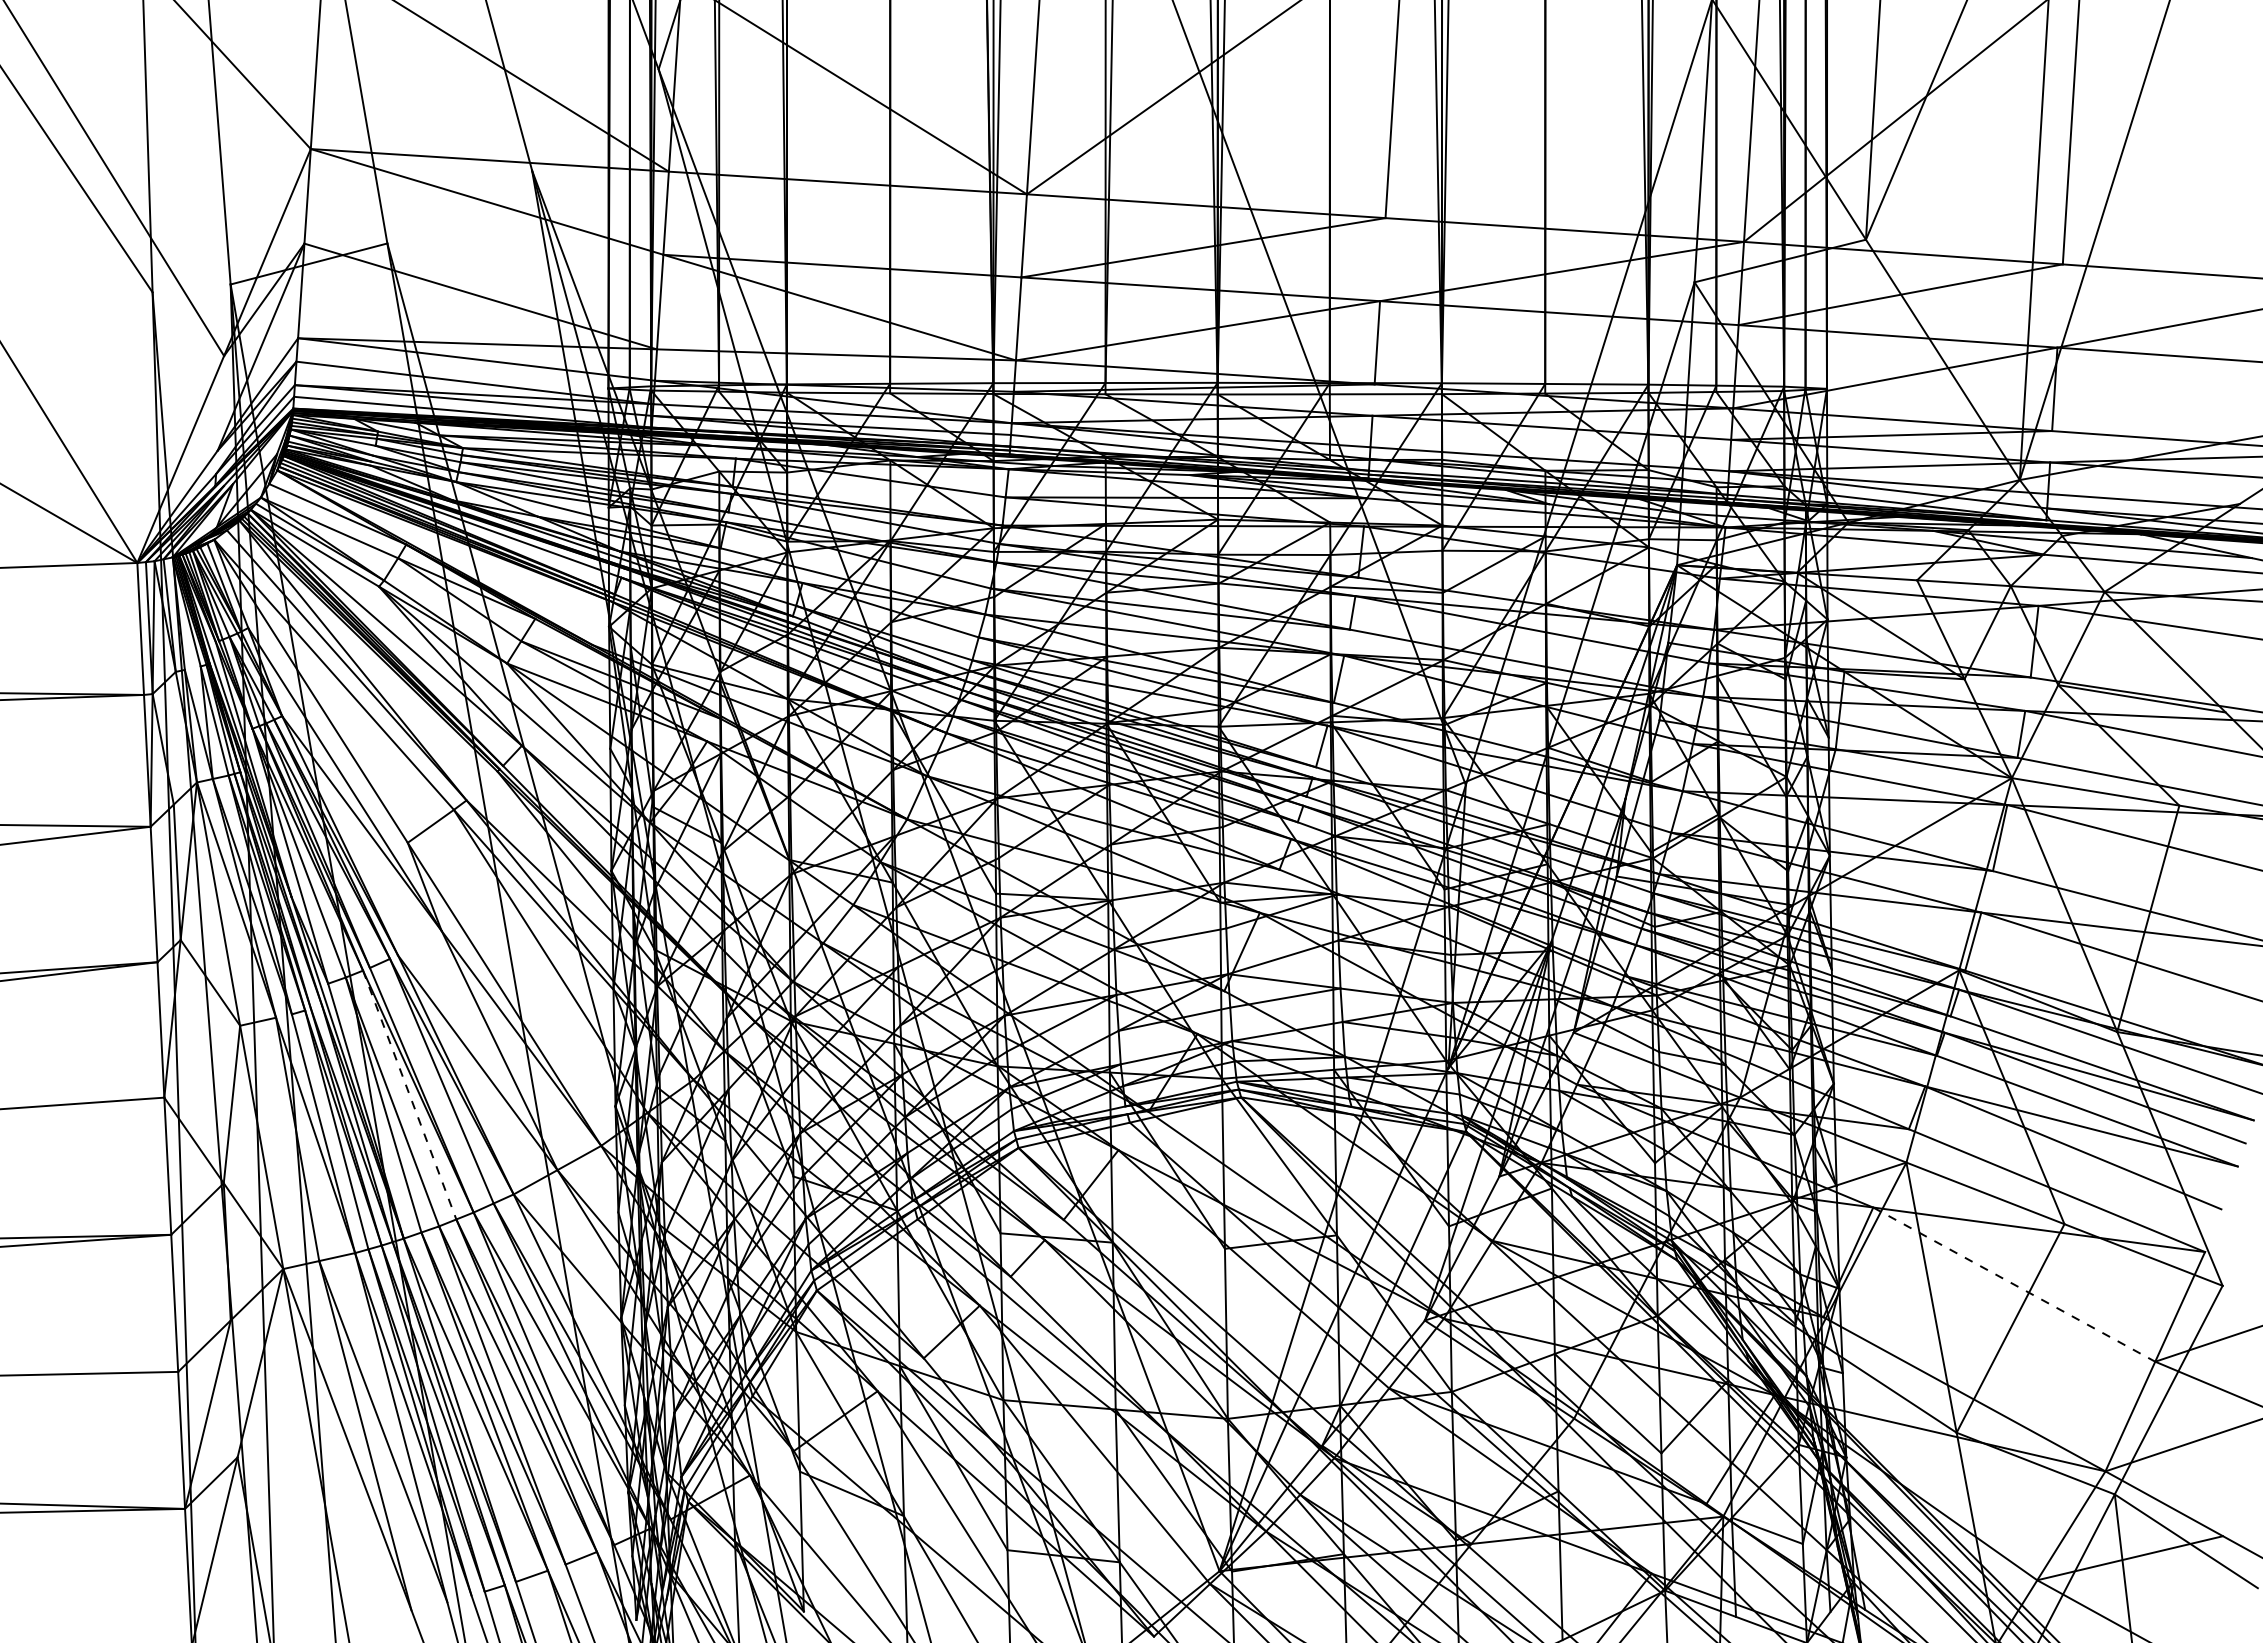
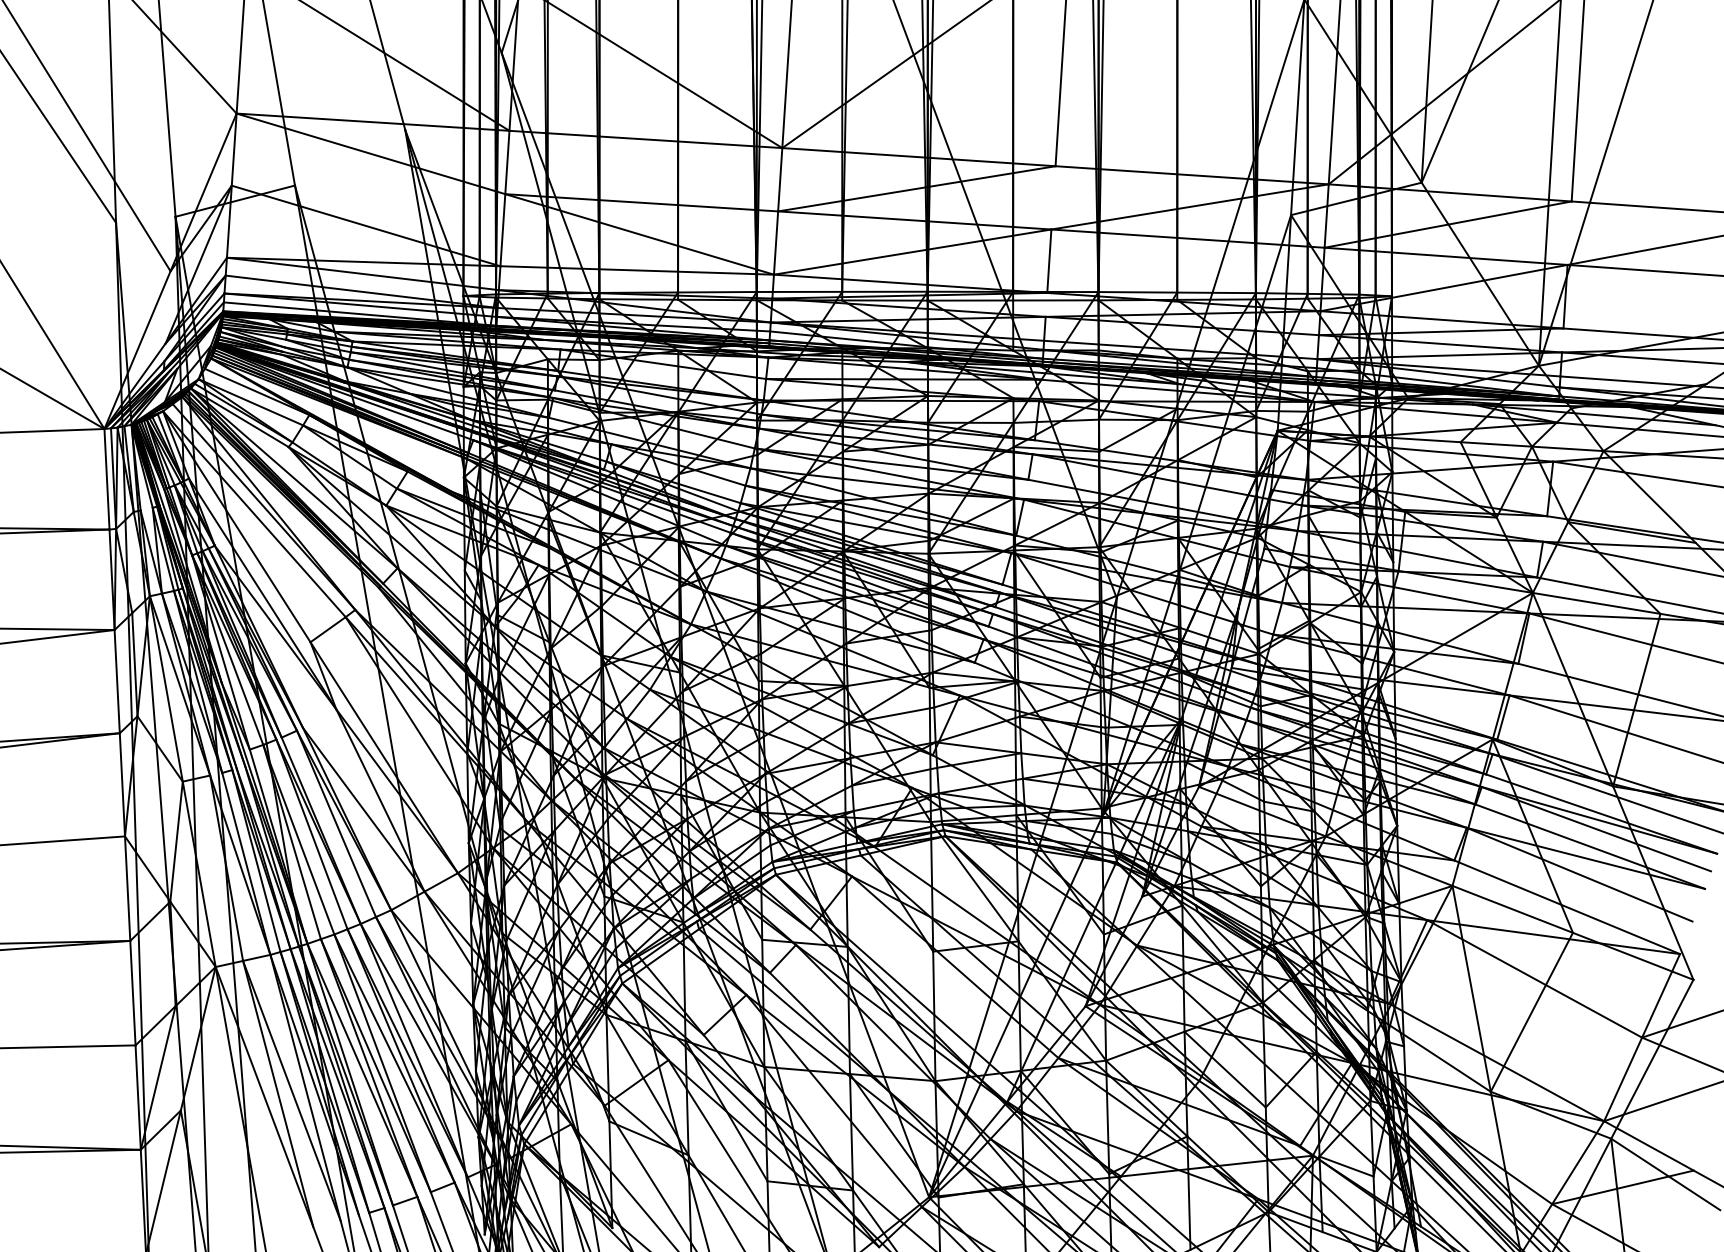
line: (409, 1095) -> (311, 834), dashed -> solid
line: (2014, 1284) -> (1534, 978), dashed -> solid

